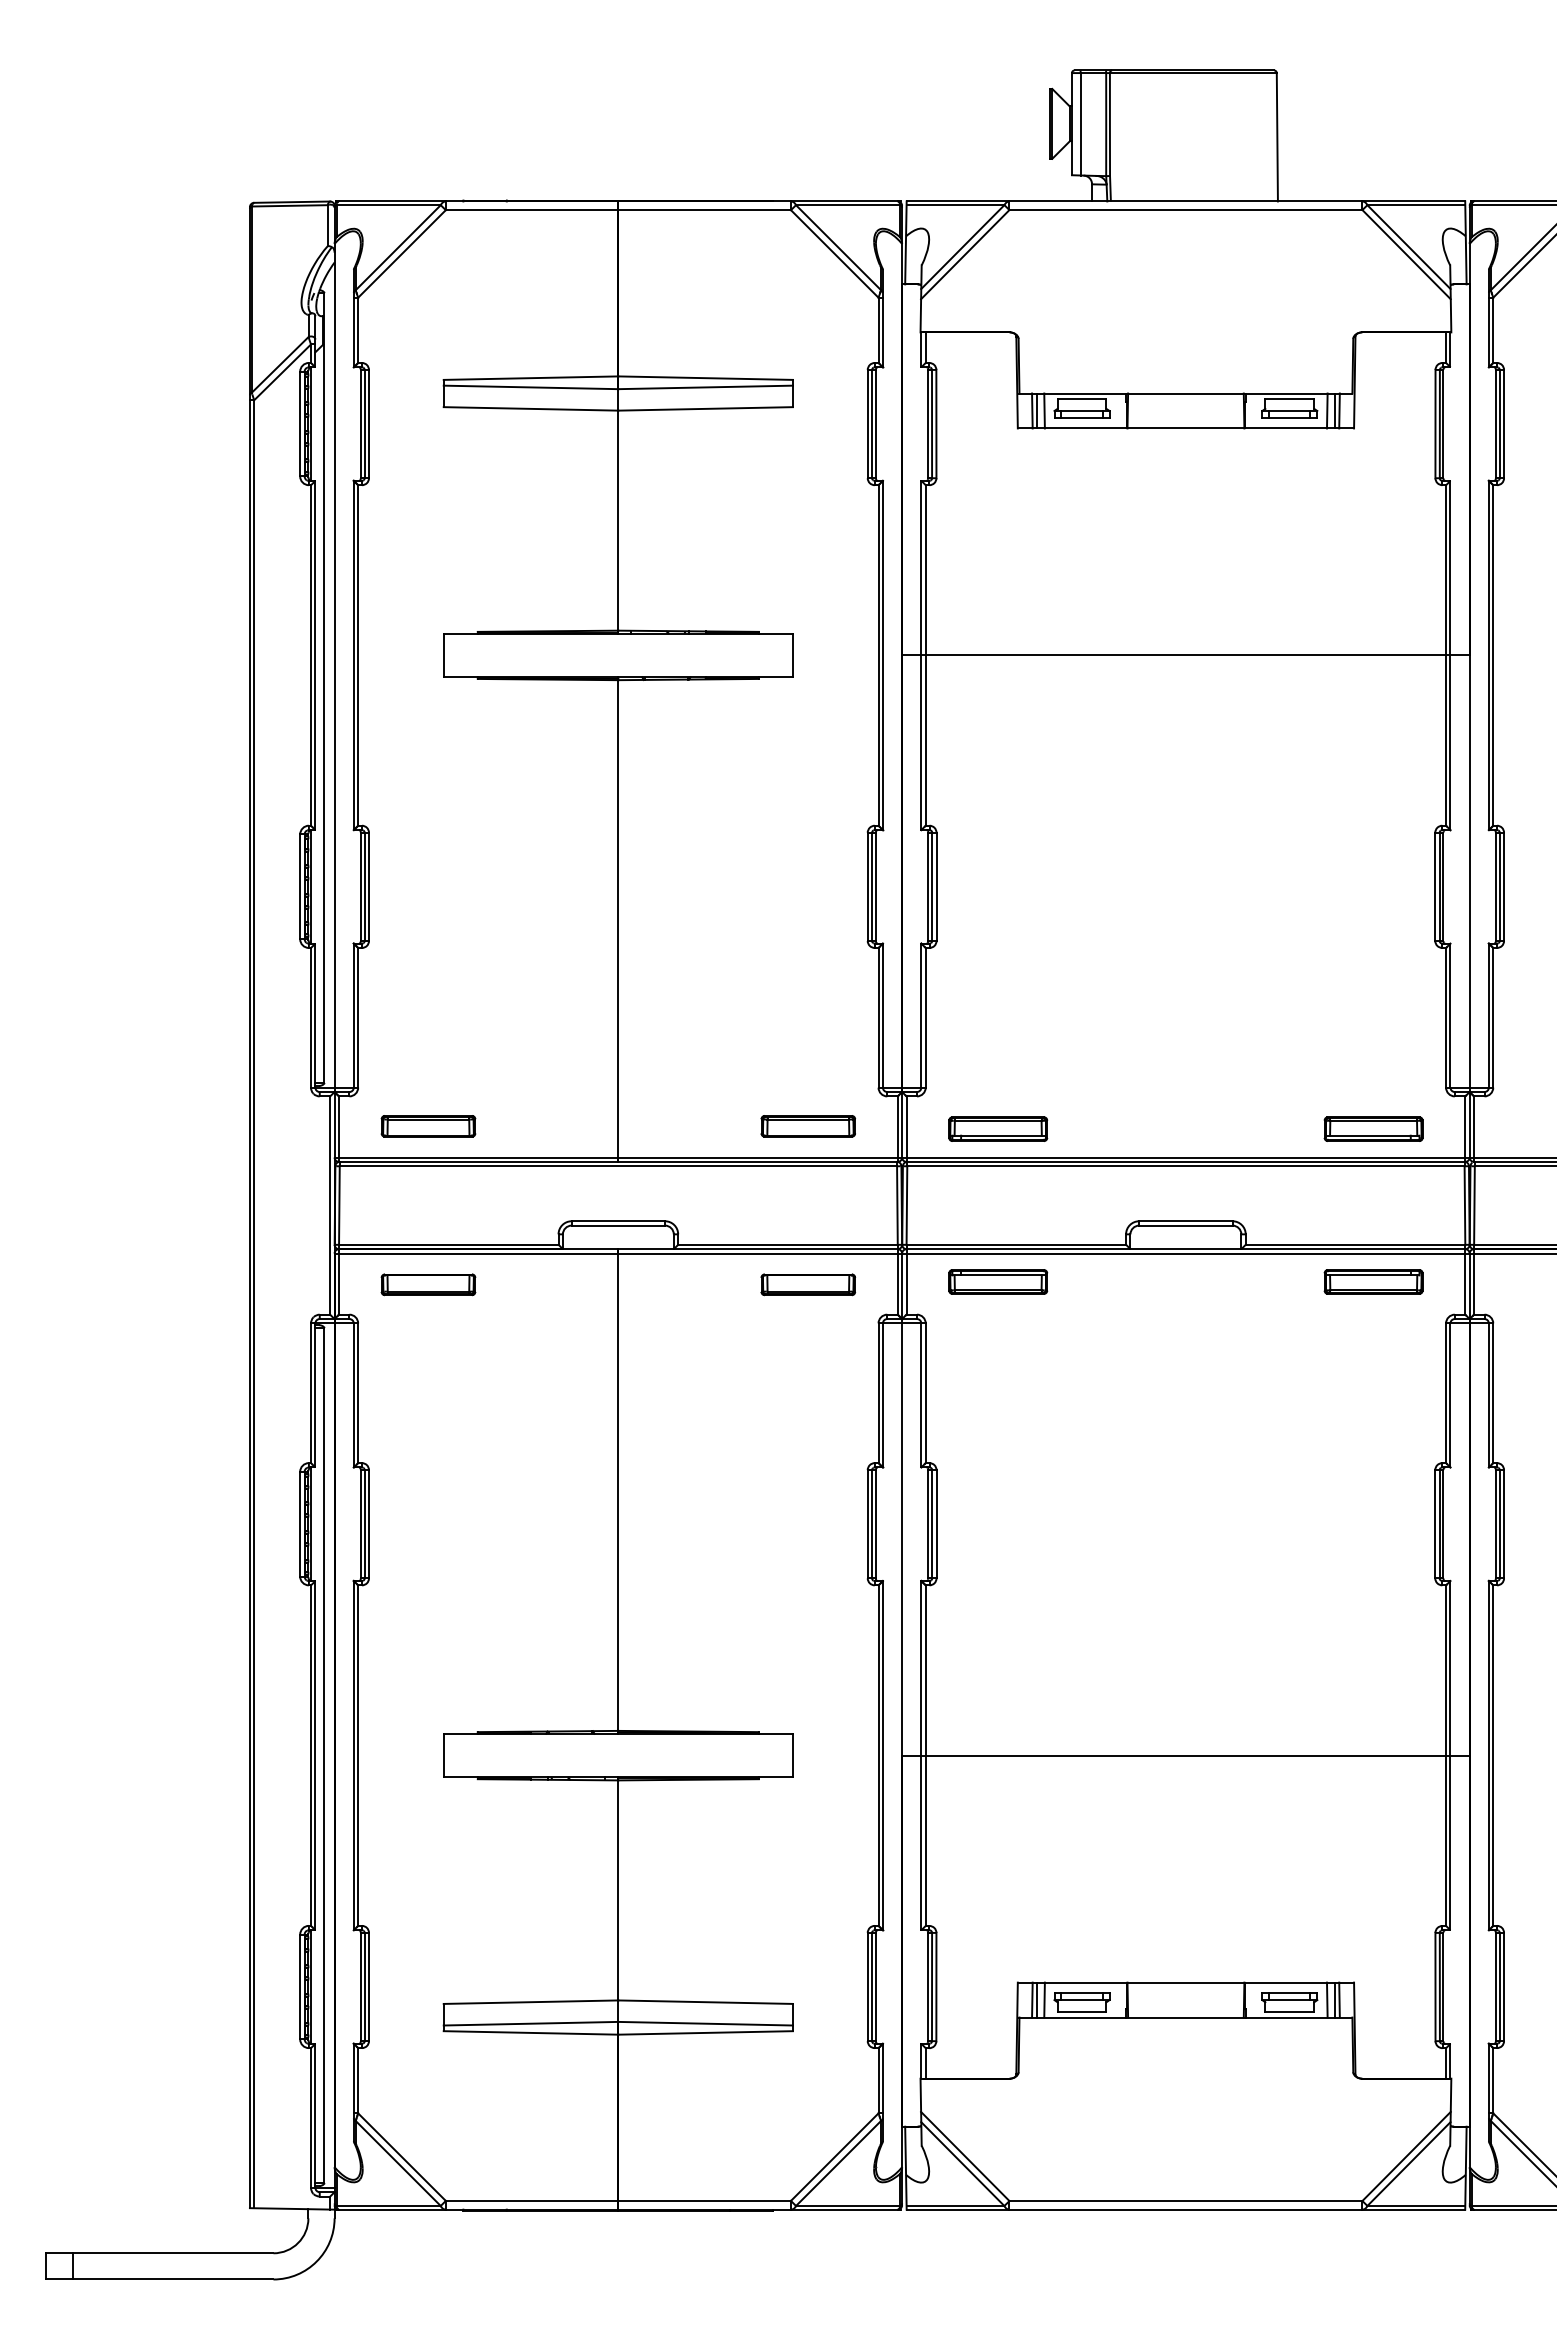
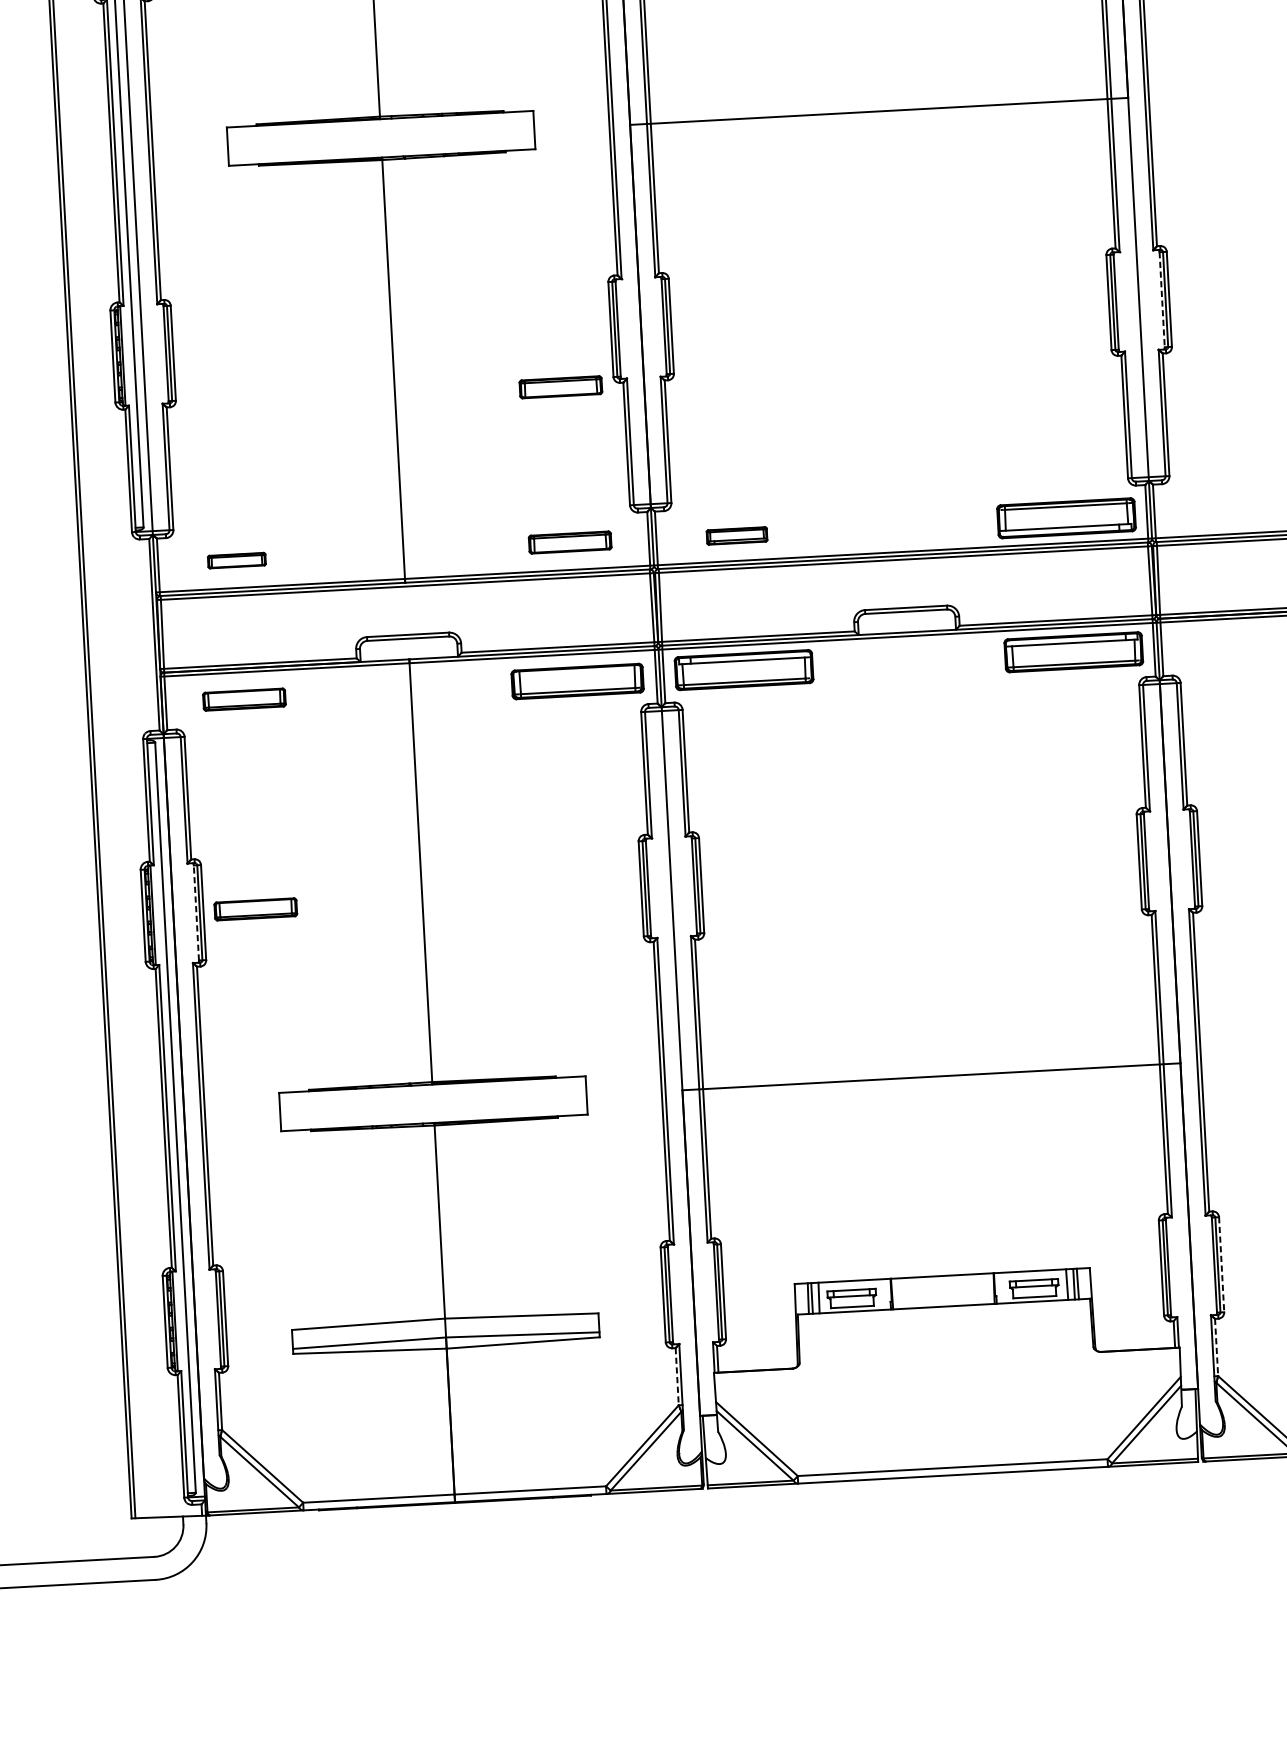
line: (1495, 887) -> (1161, 300), solid -> dashed
part: (806, 949) -> (560, 387), added
part: (428, 1126) -> (236, 560), size x0.7
part: (998, 1128) -> (737, 535), size x0.7
part: (1373, 1128) -> (1066, 517), size x1.6
part: (998, 1281) -> (744, 669), size x1.6
part: (1373, 1281) -> (1073, 651), size x1.6
part: (808, 1284) -> (577, 681), size x1.6
line: (360, 1523) -> (196, 912), solid -> dashed
part: (428, 1523) -> (255, 909), added
line: (1504, 1987) -> (1222, 1265), solid -> dashed
line: (878, 2080) -> (677, 1376), solid -> dashed
line: (1493, 2080) -> (1216, 1347), solid -> dashed

